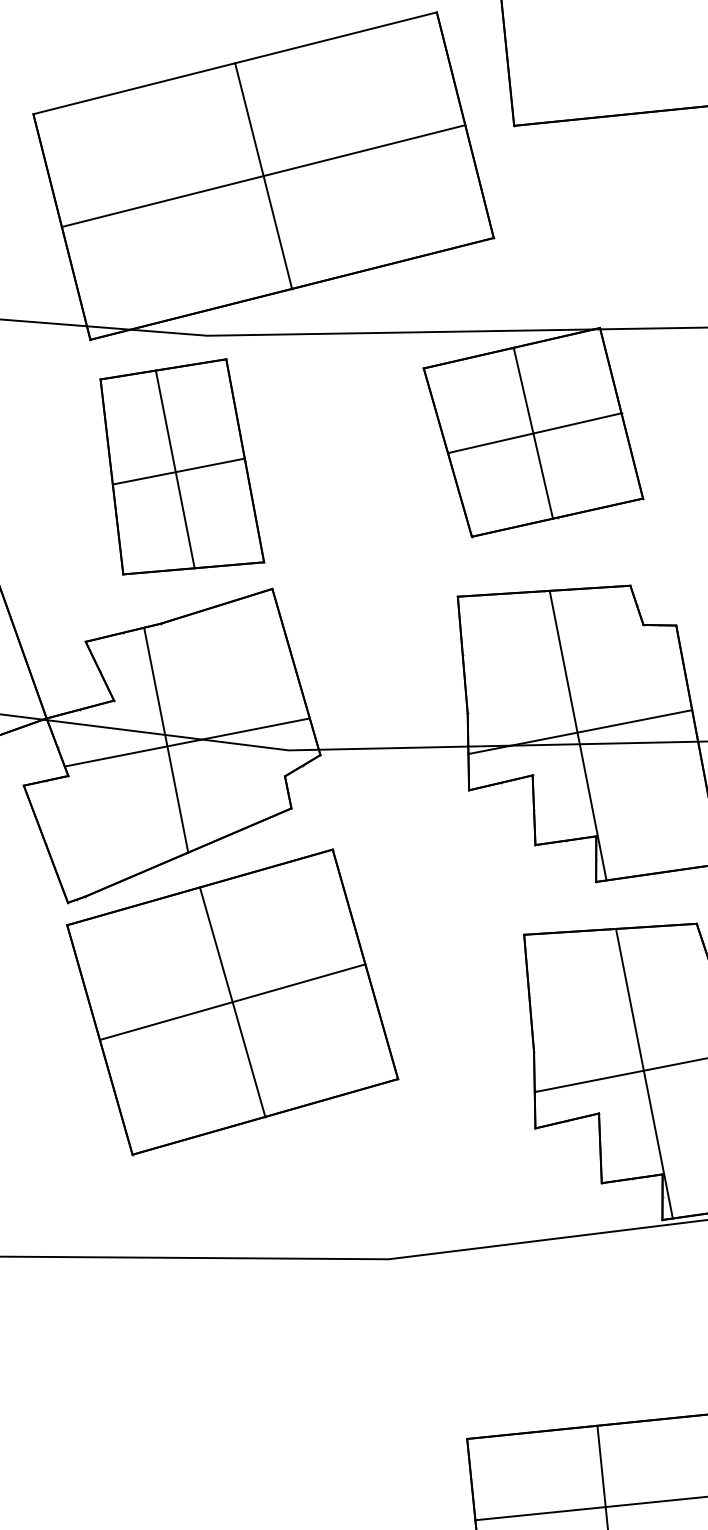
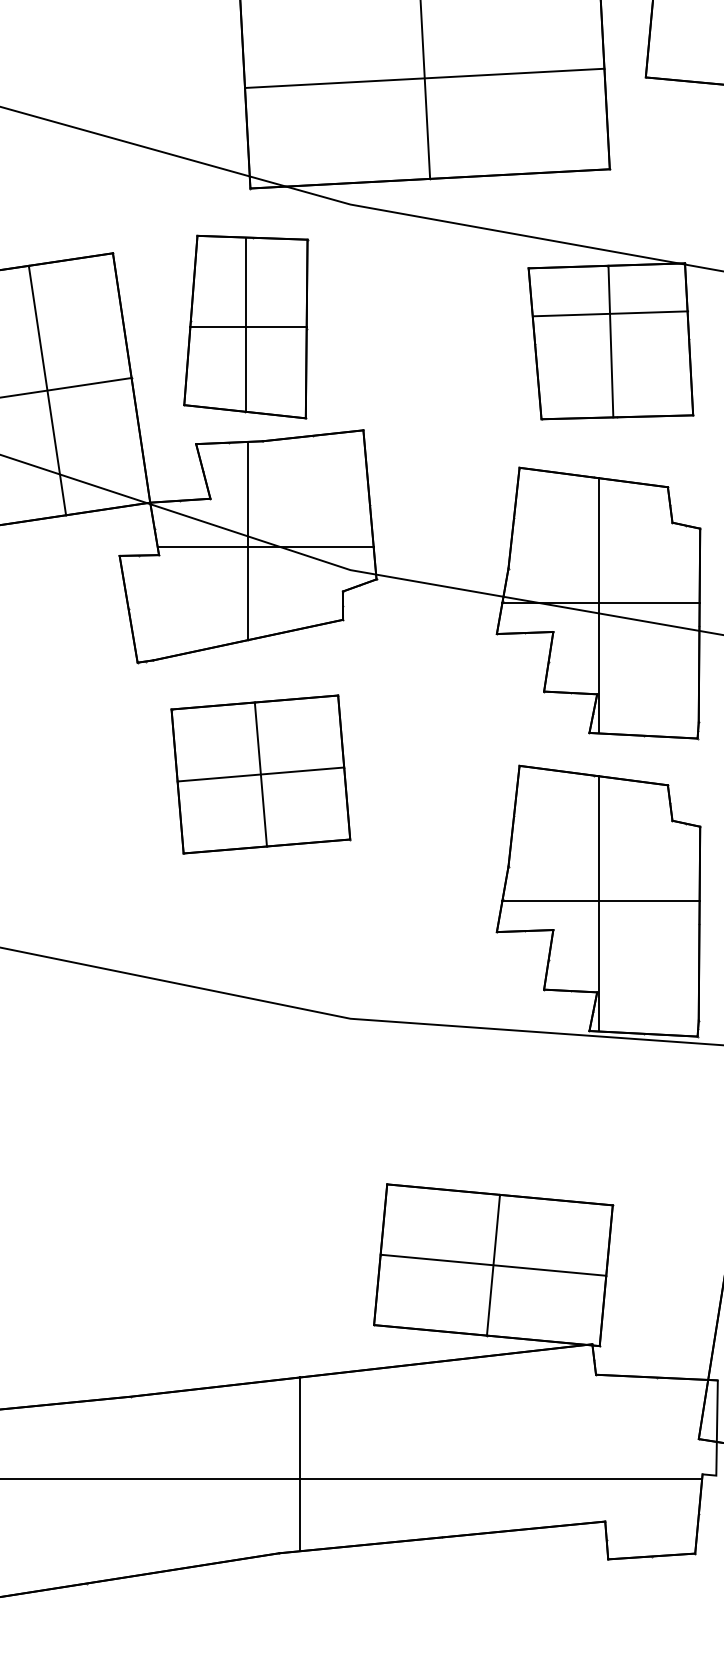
line: (535, 432) -> (611, 313), moved
part: (176, 471) -> (246, 326), moved
part: (232, 1002) -> (260, 774), size x0.7

